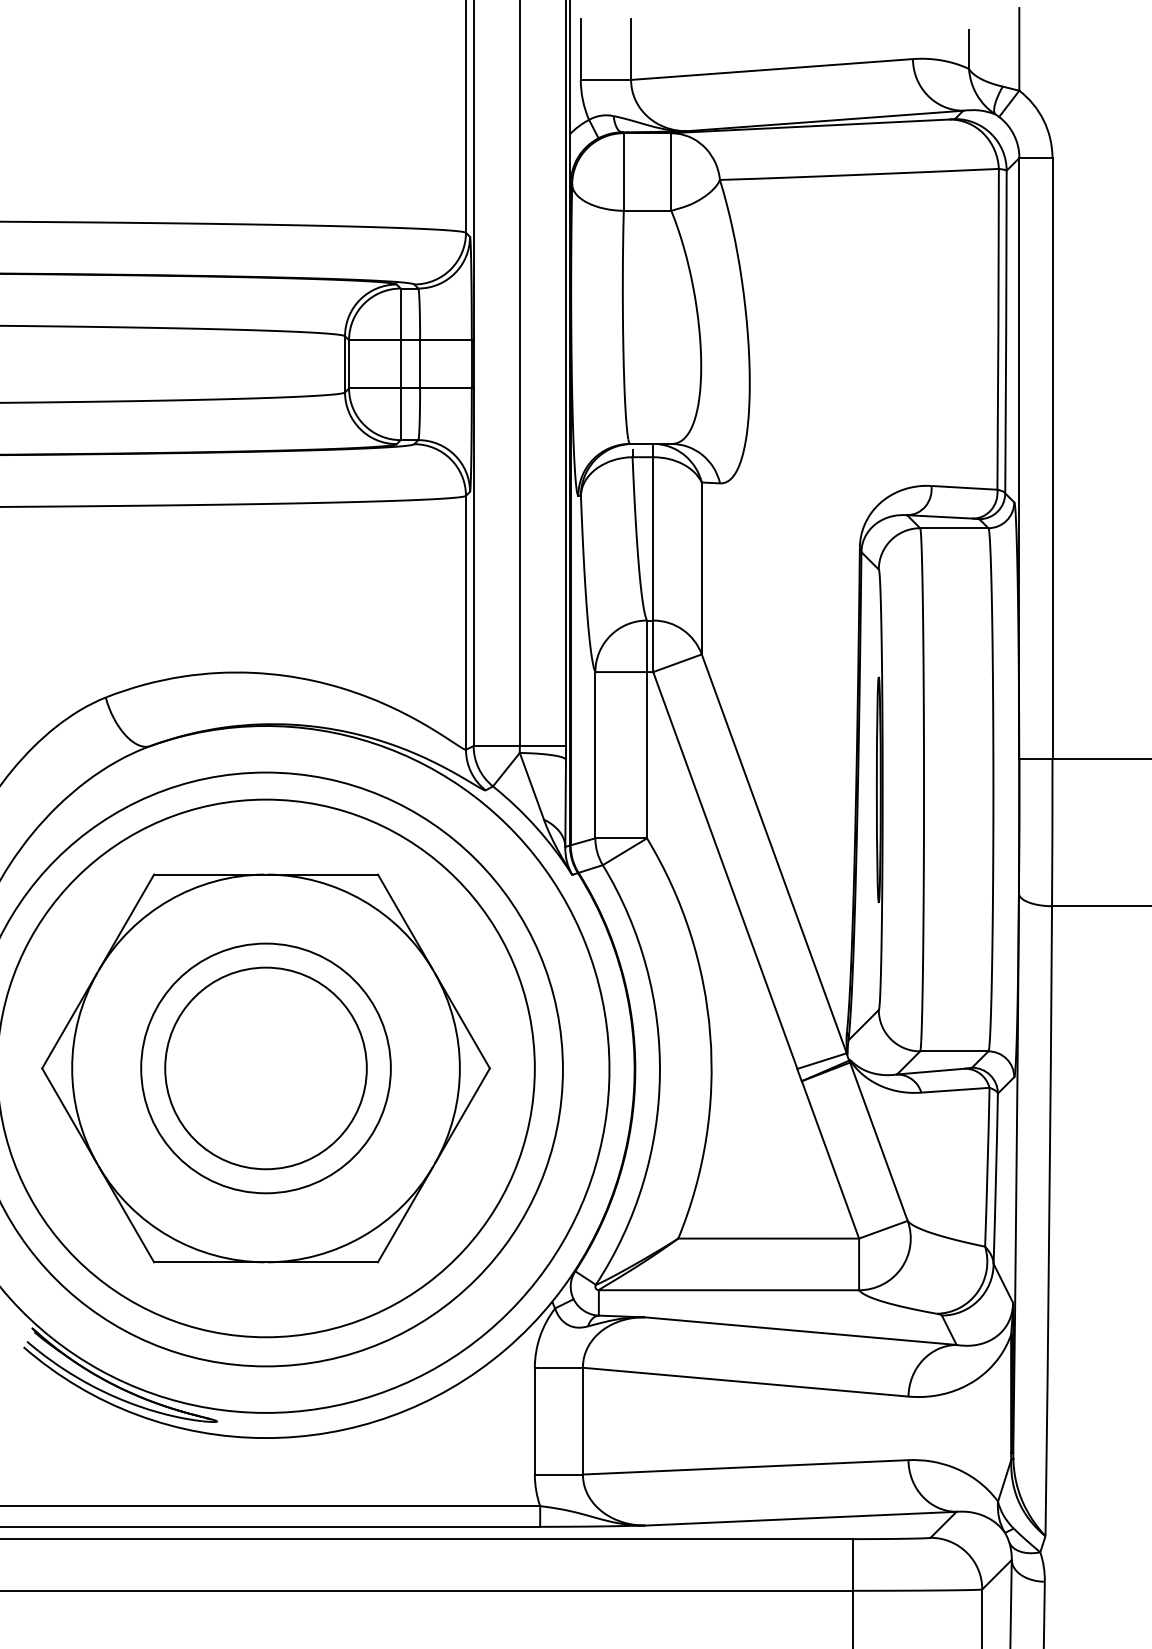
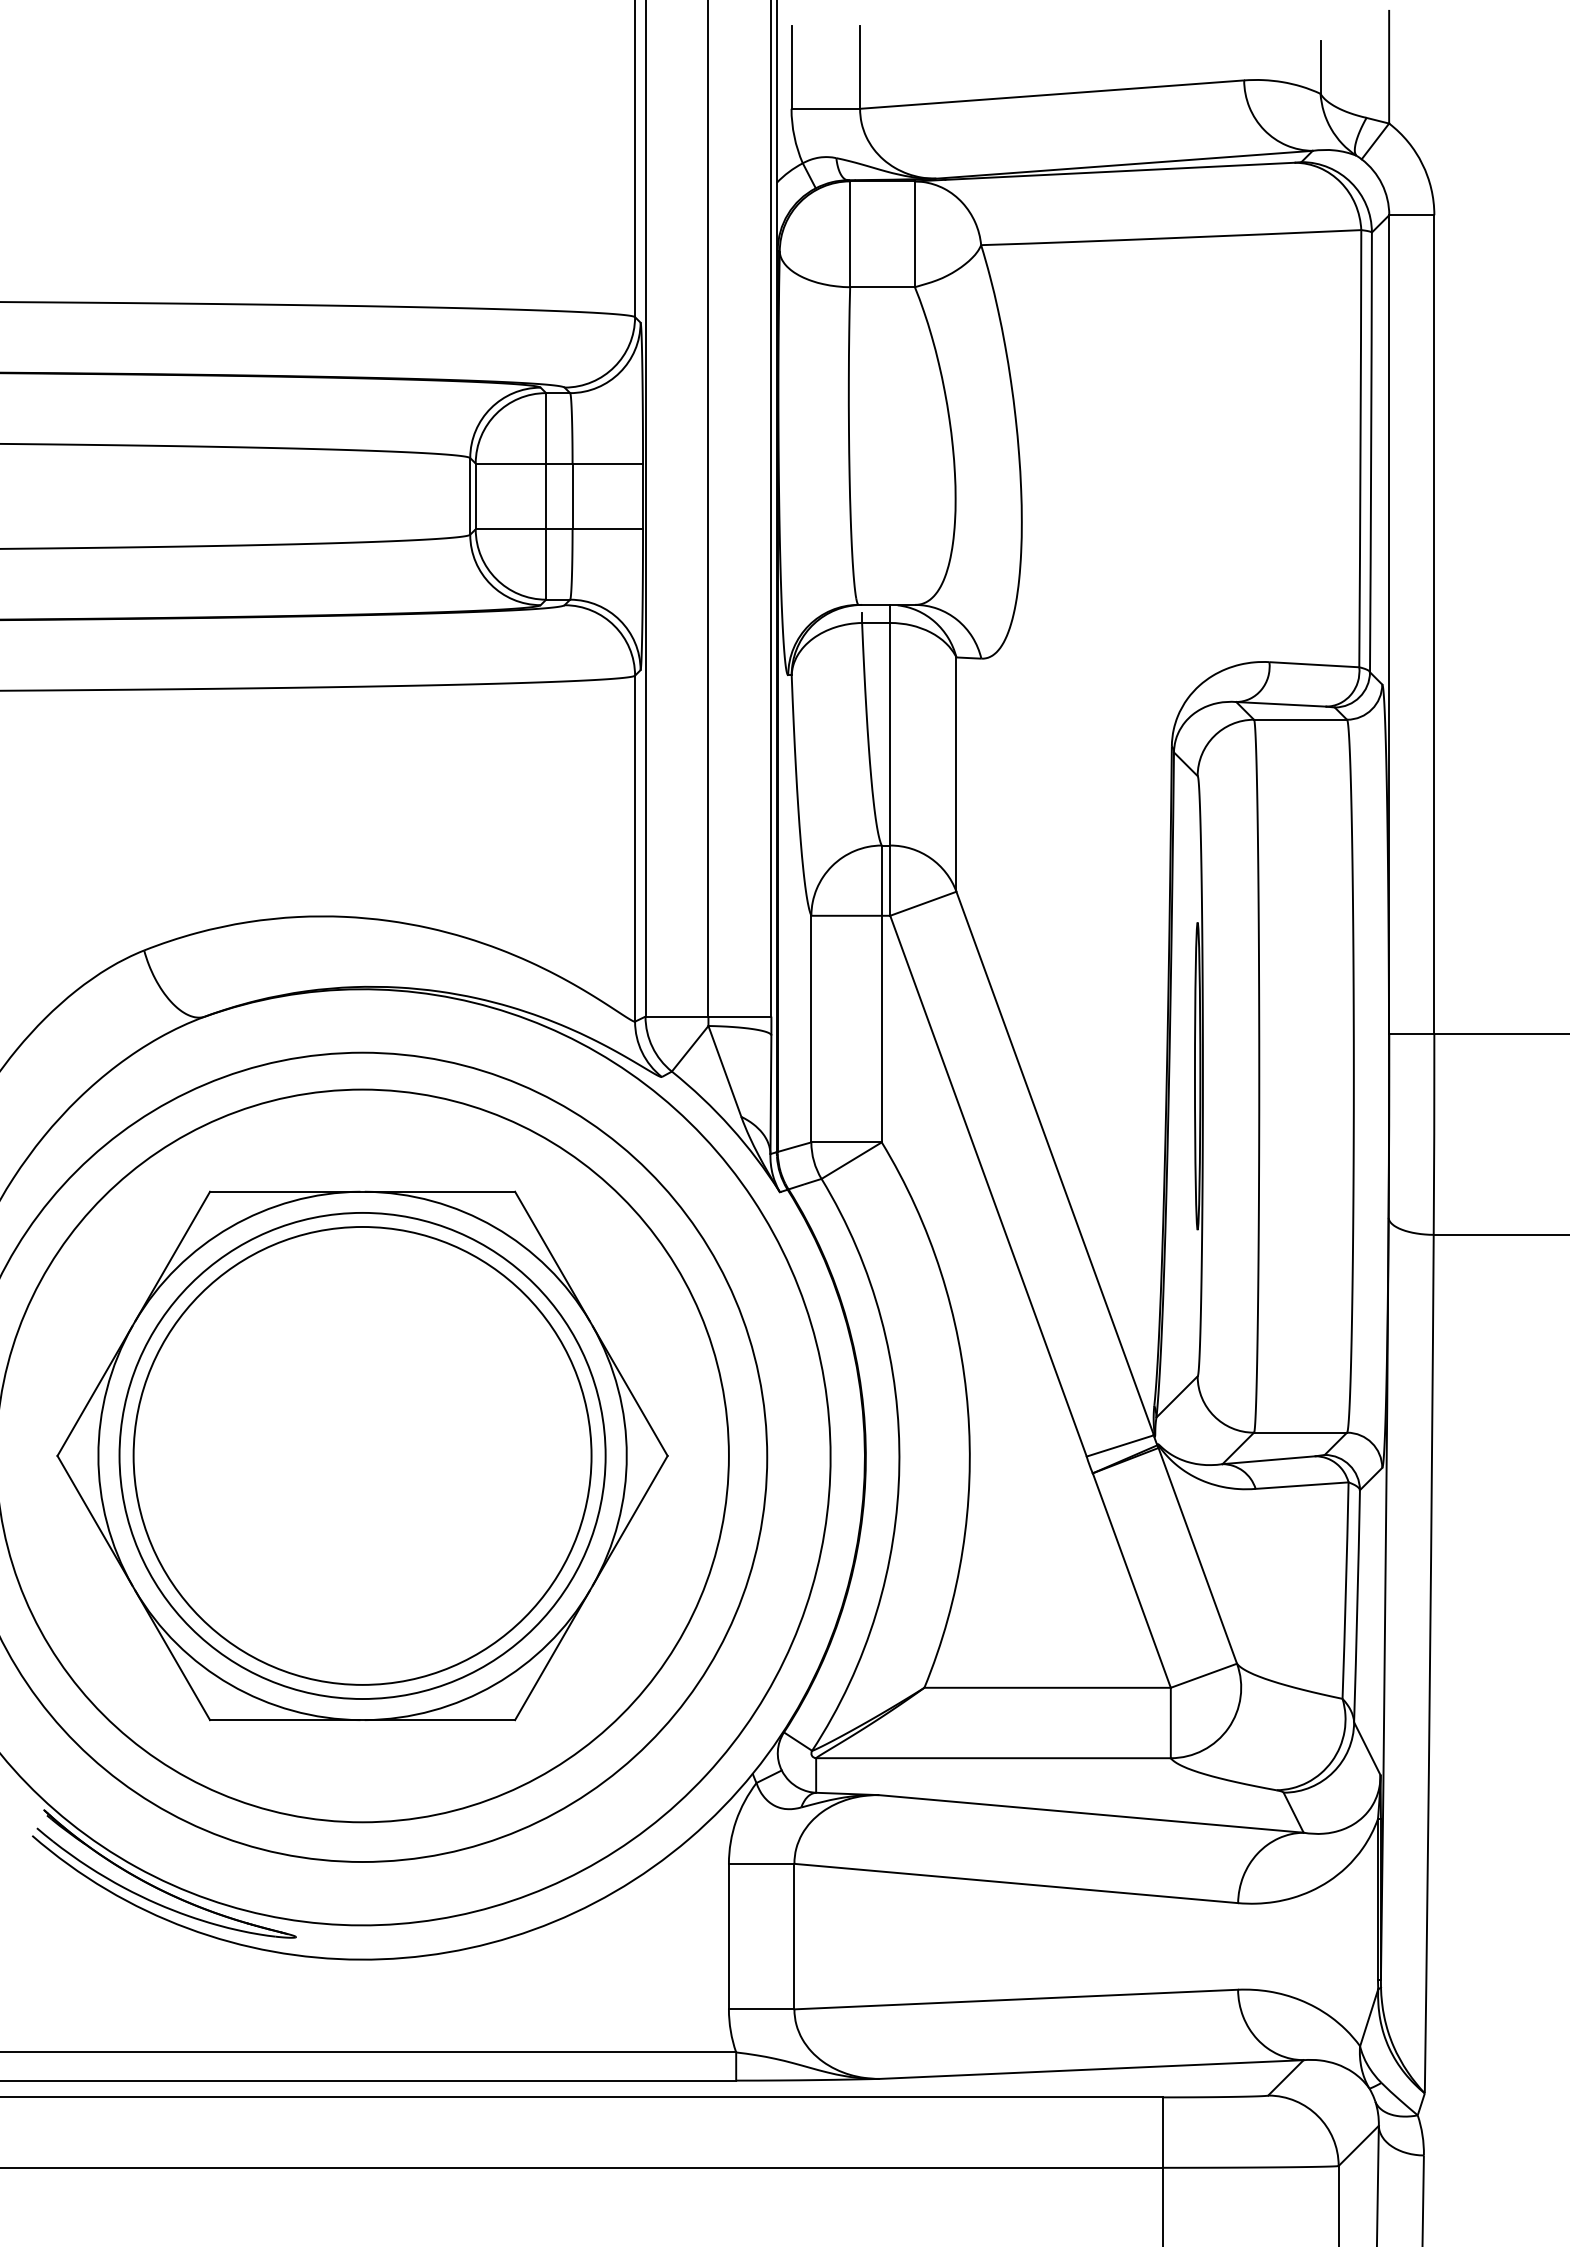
circle: (265, 1068) -> (362, 1455), size x1.43
circle: (265, 1068) -> (362, 1455), size x1.67

